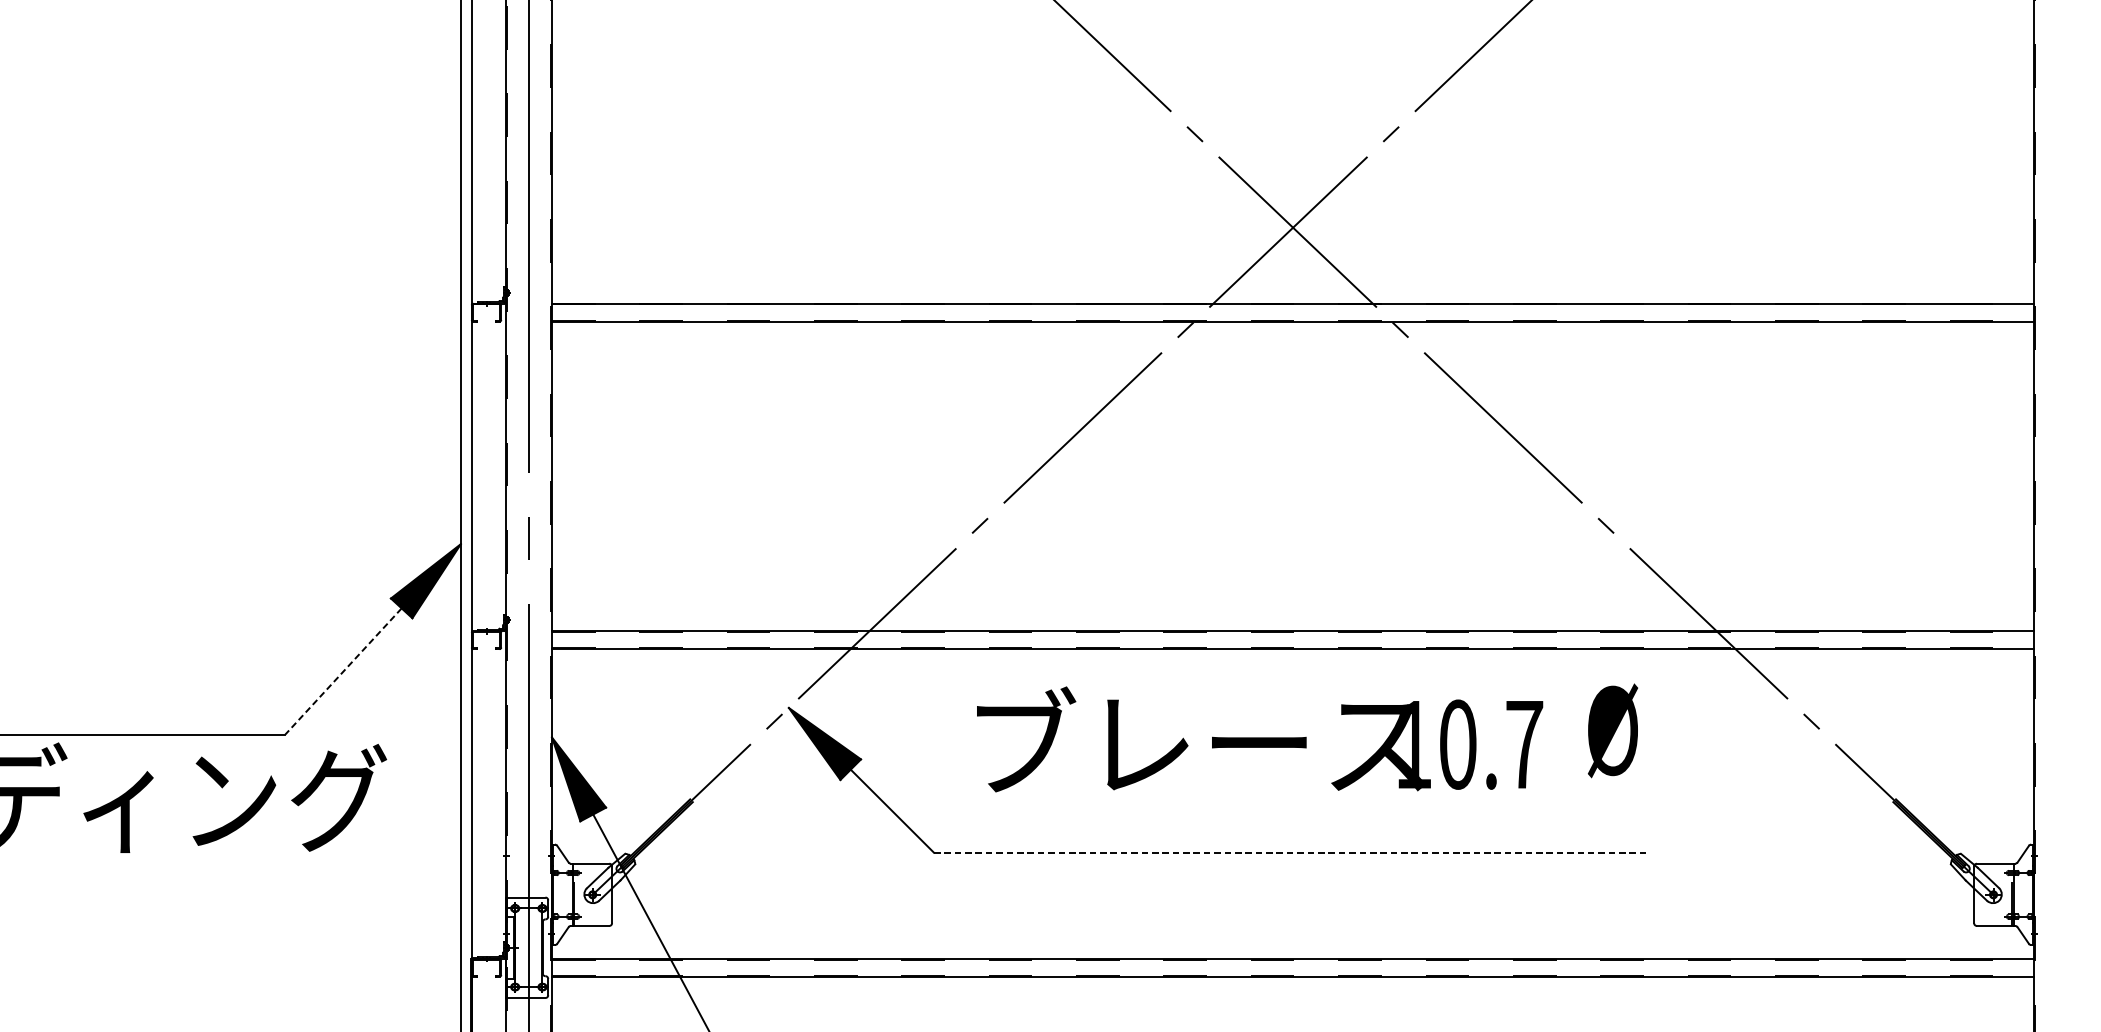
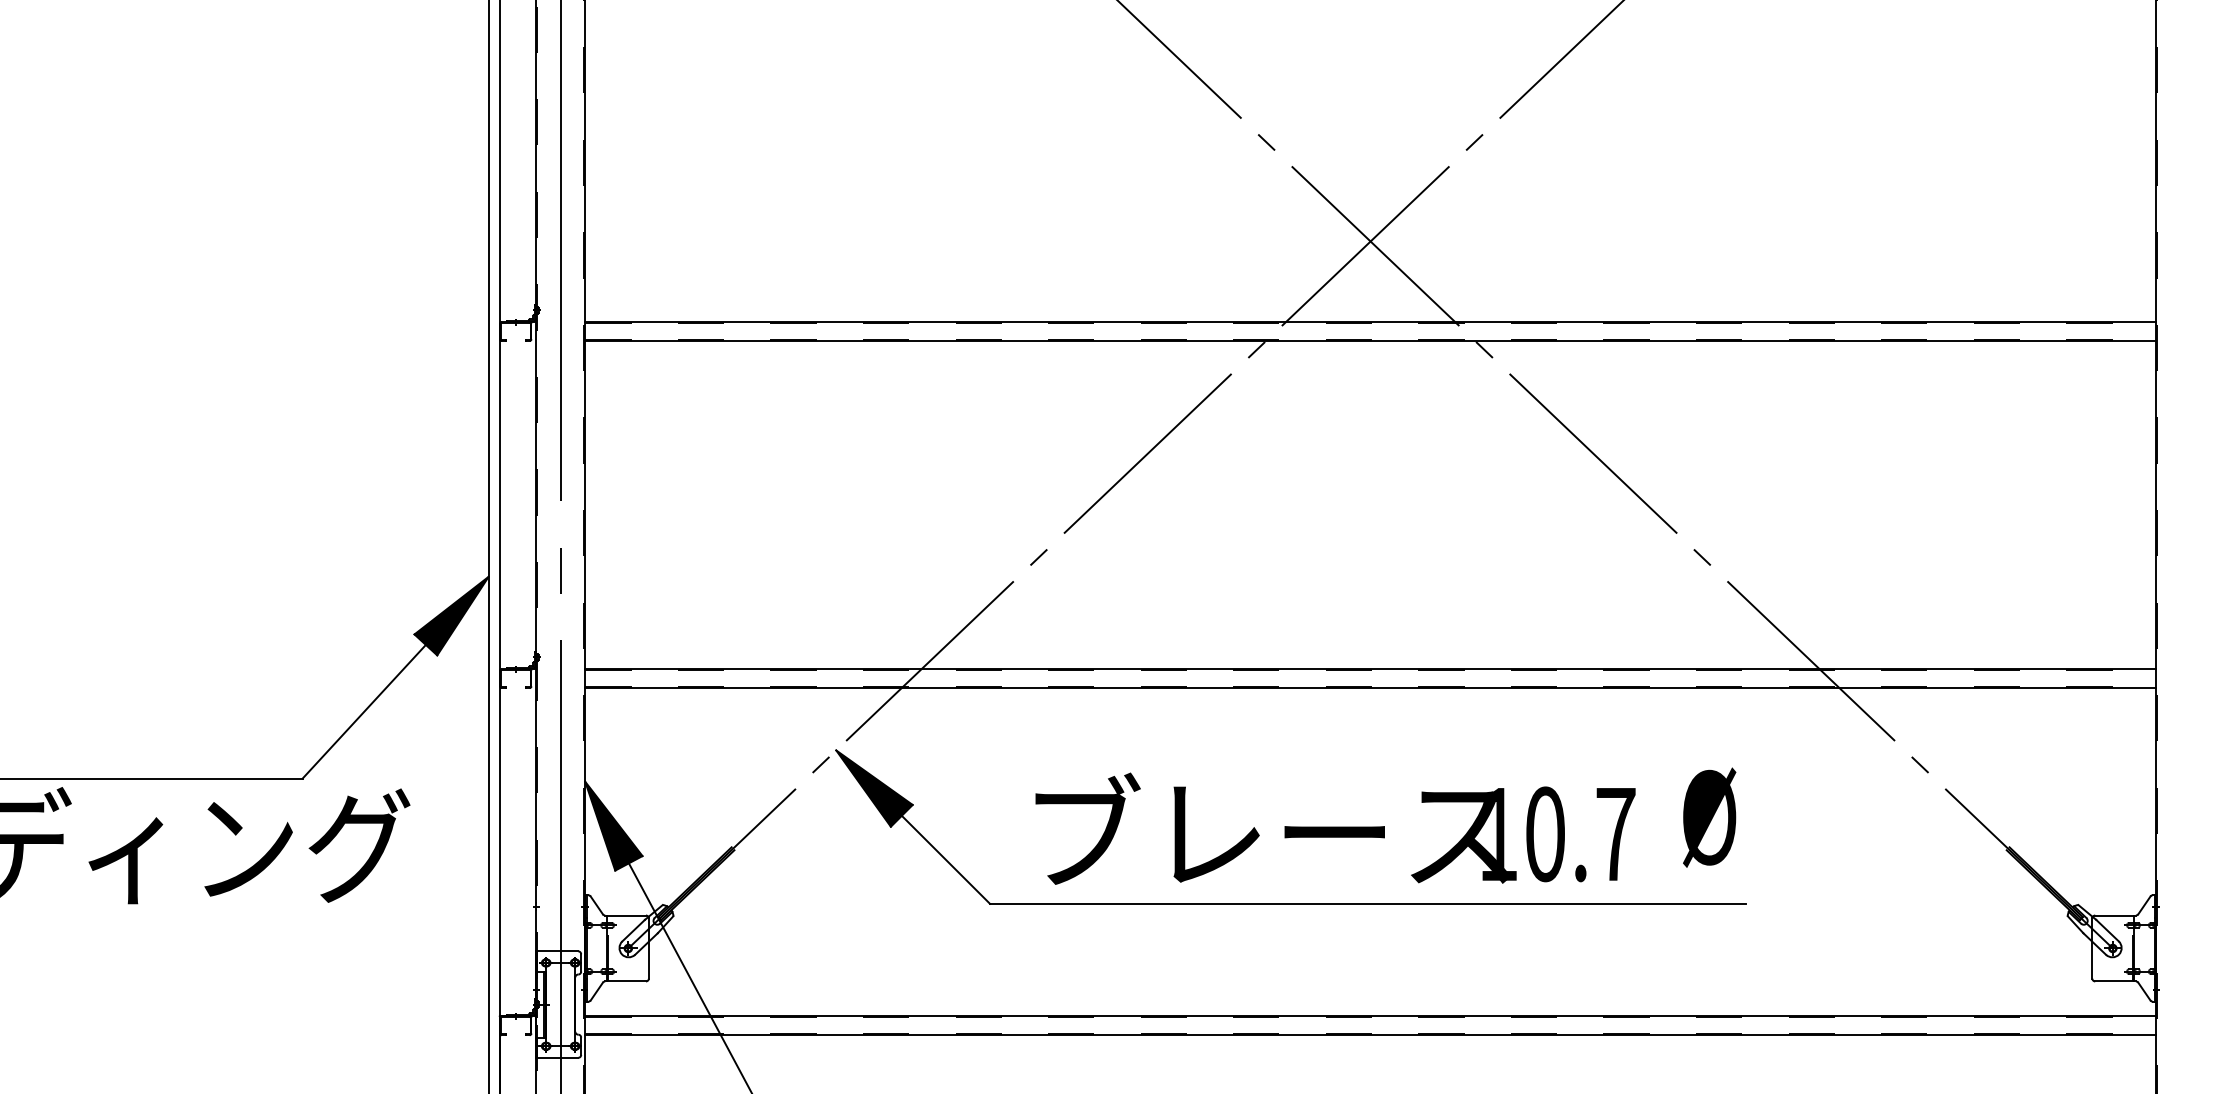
line: (343, 671) -> (364, 711), dashed -> solid
text: (1612, 730) -> (1709, 817), moved
text: (1259, 739) -> (1335, 828), moved
line: (1291, 852) -> (1368, 903), dashed -> solid

